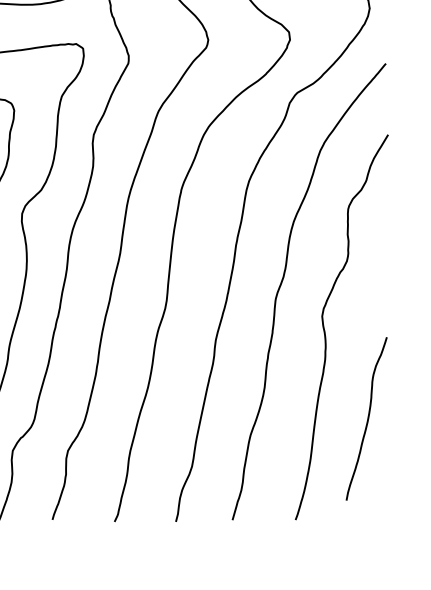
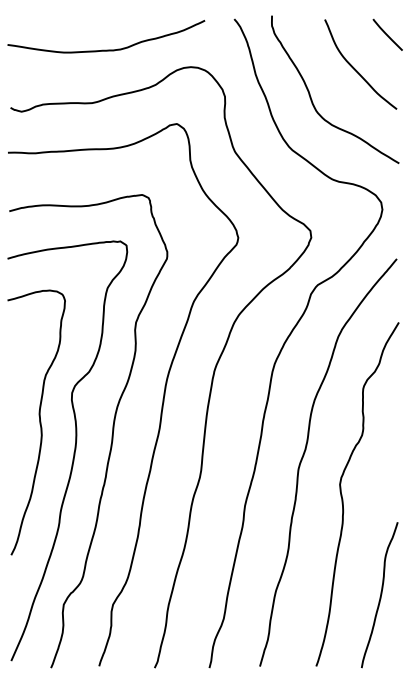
curve: (367, 419) -> (380, 595), moved

